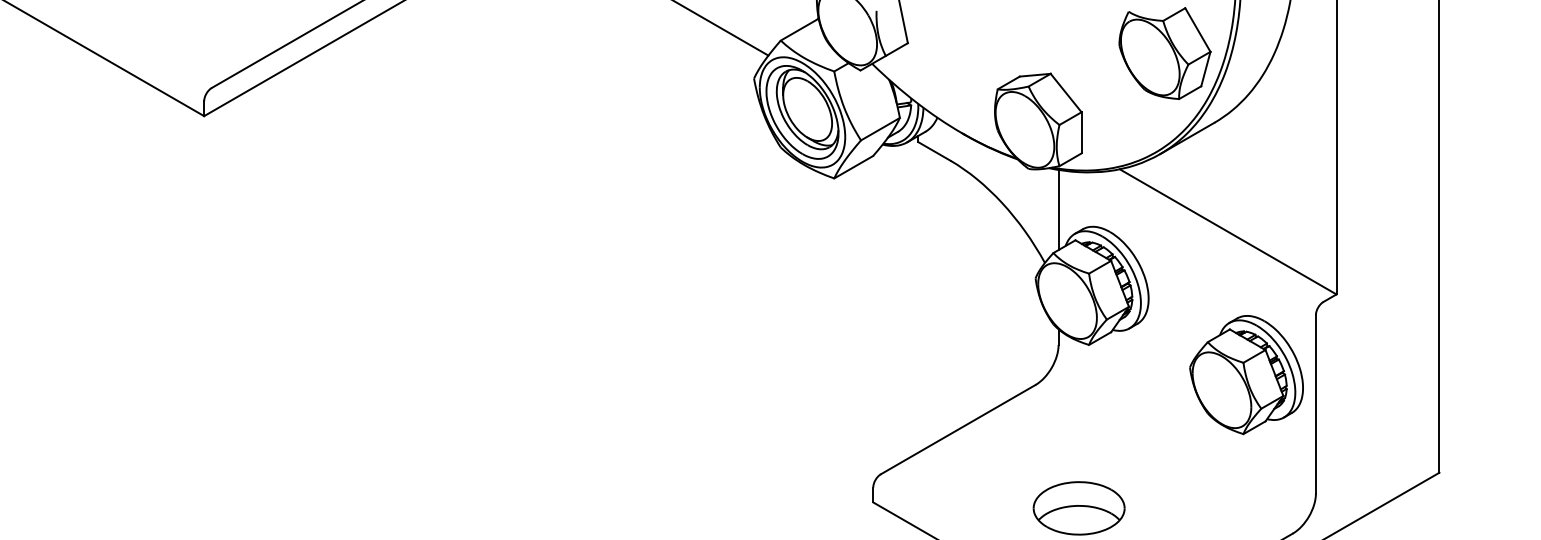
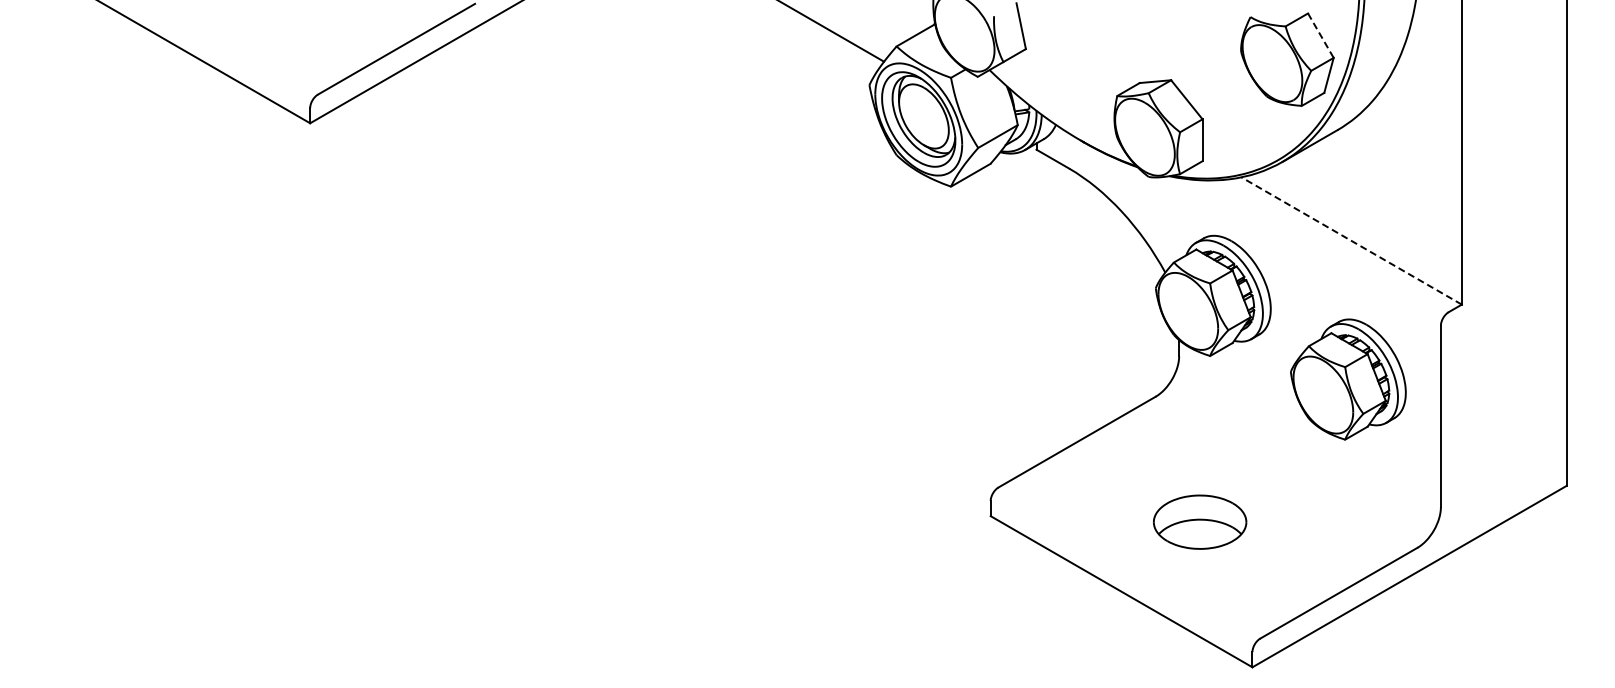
line: (1197, 29) -> (1320, 35), solid -> dashed
line: (1058, 209) -> (1179, 218), removed
line: (1228, 231) -> (1351, 240), solid -> dashed
part: (1246, 374) -> (1348, 379), moved

